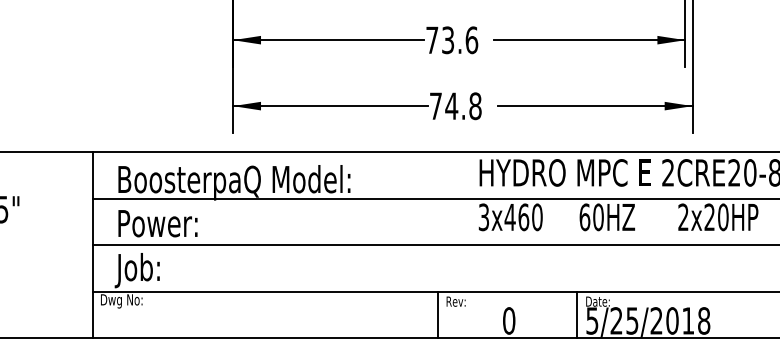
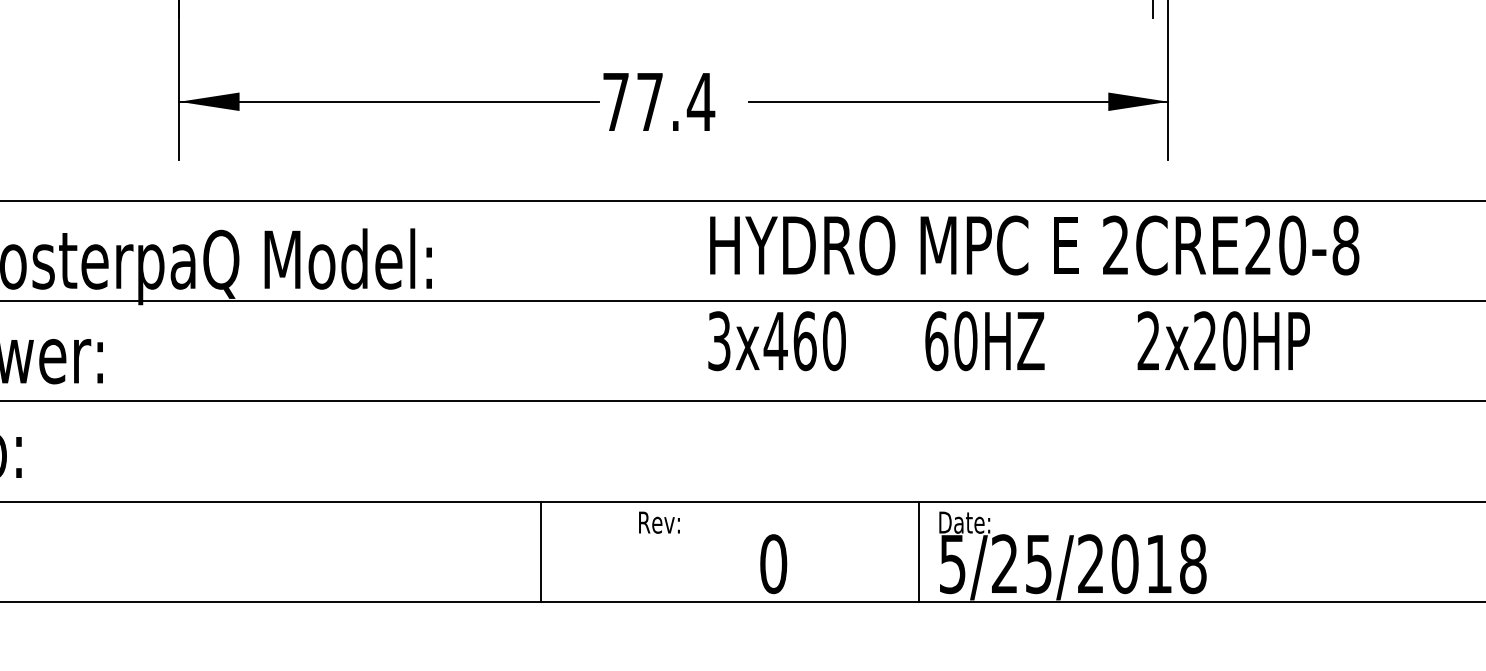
text: (463, 106) -> (675, 102), 74.8 -> 77.4
line: (437, 314) -> (539, 550), moved

